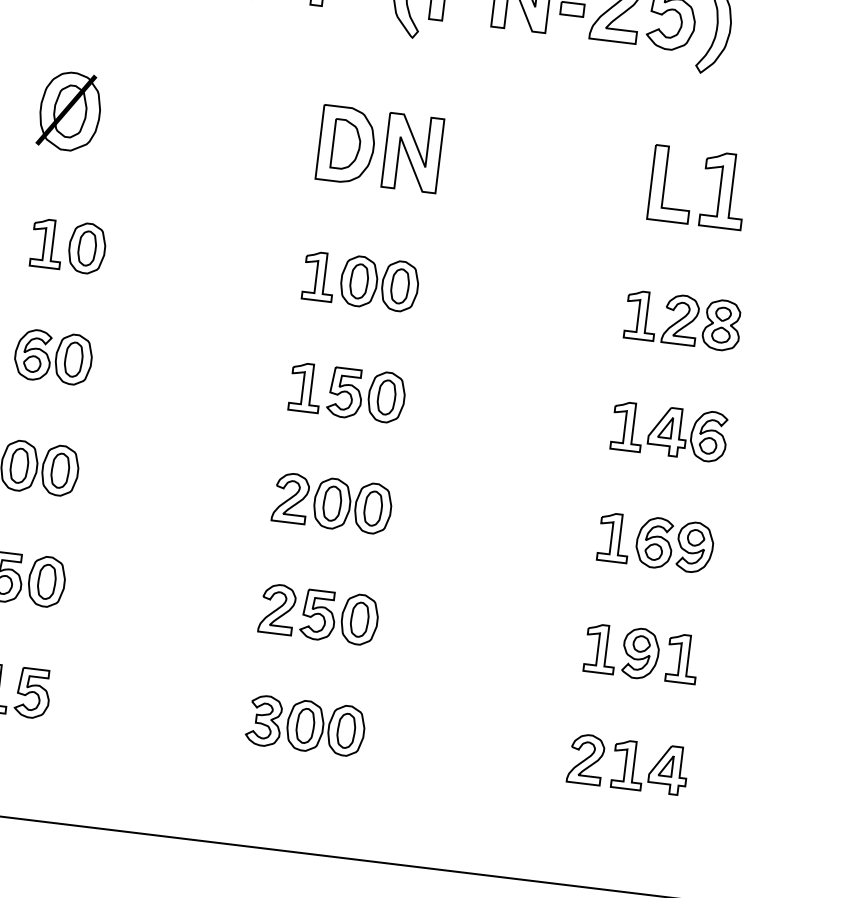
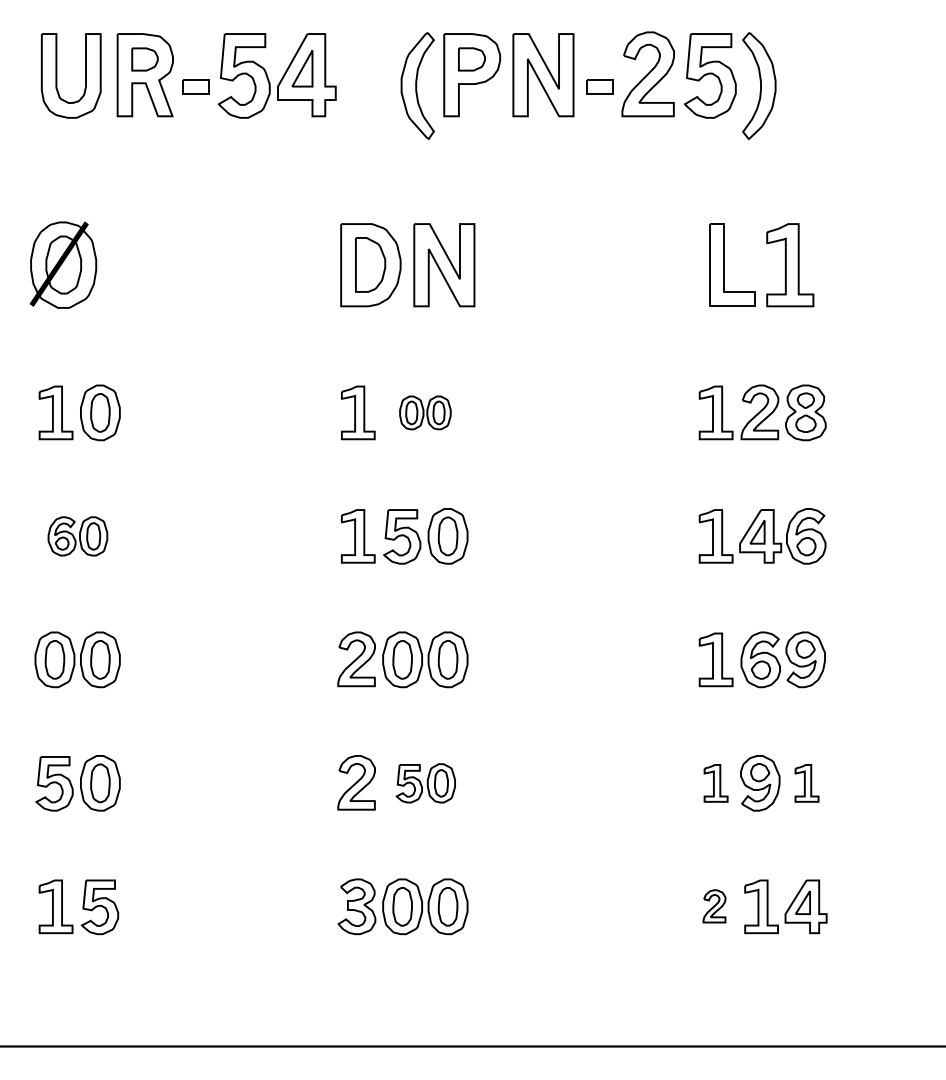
part: (379, 283) -> (425, 412), size x0.6
part: (53, 357) -> (77, 536), size x0.7
part: (339, 617) -> (425, 783), size x0.7
part: (600, 649) -> (715, 783), size x0.7
part: (682, 658) -> (806, 783), size x0.7
part: (586, 759) -> (714, 906), size x0.6

